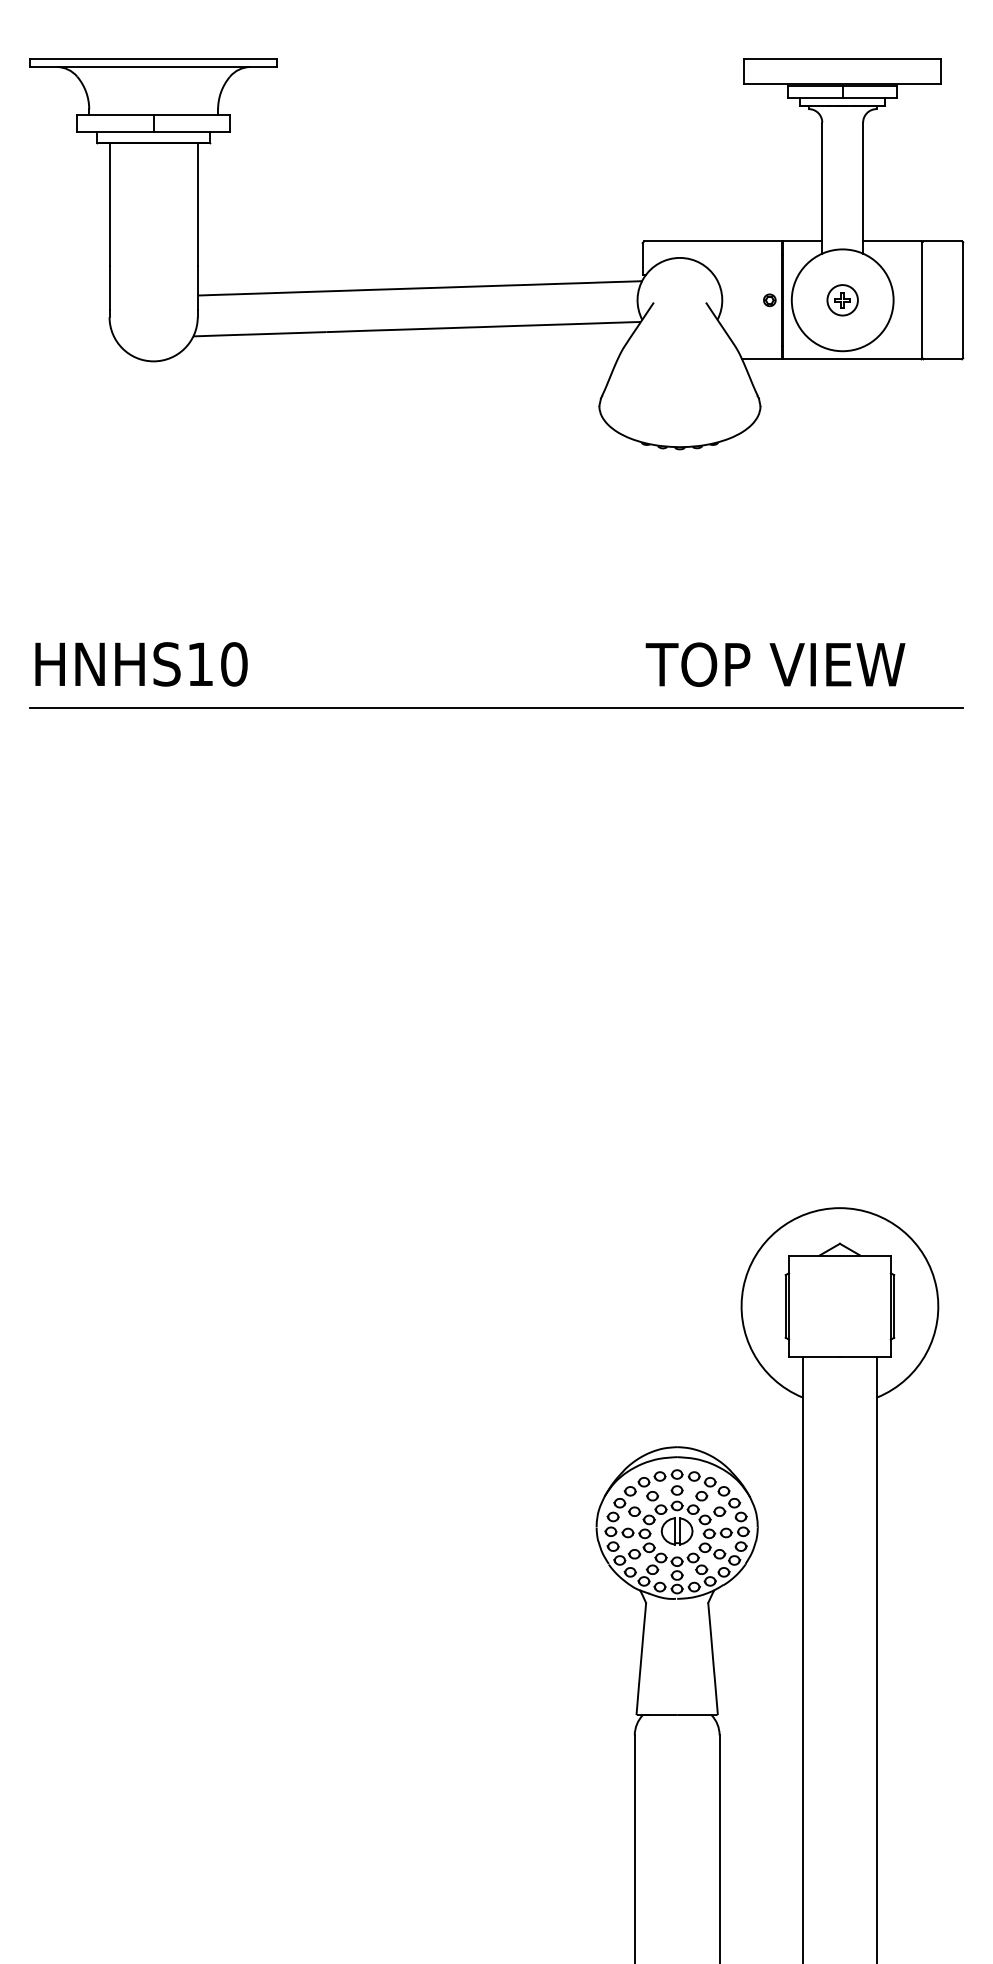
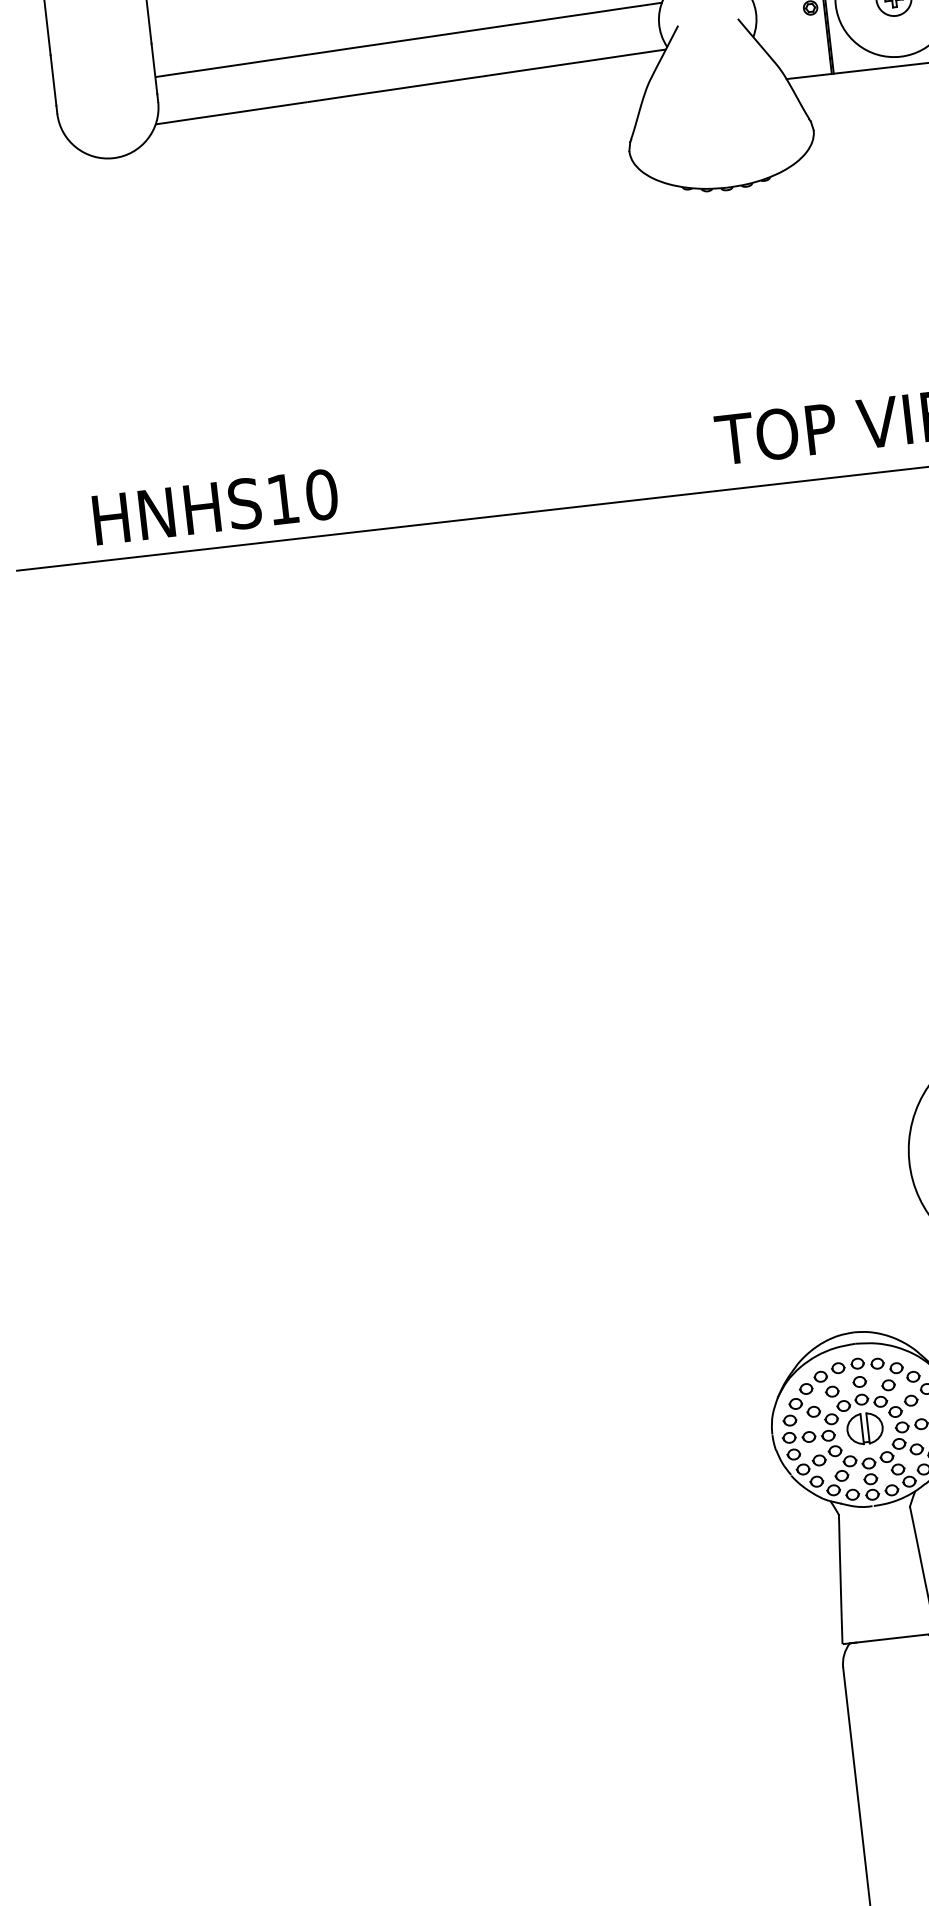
text: (141, 664) -> (215, 507), moved

